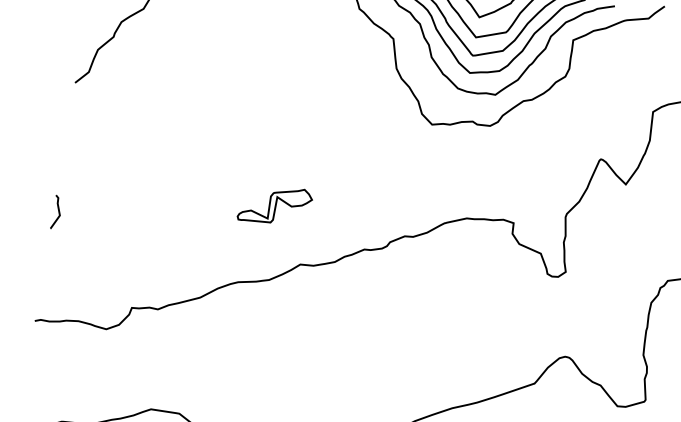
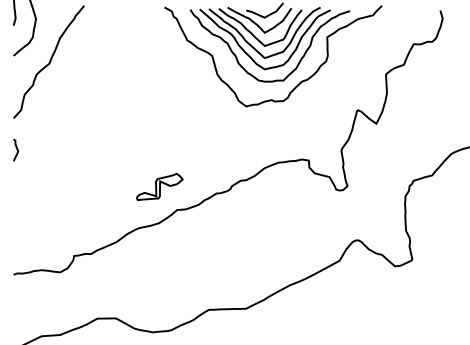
part: (275, 204) -> (159, 186), moved
curve: (57, 211) -> (16, 149), moved

